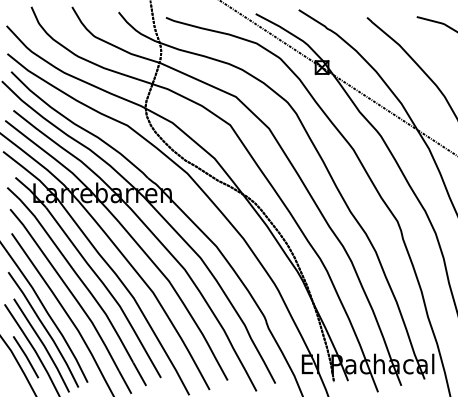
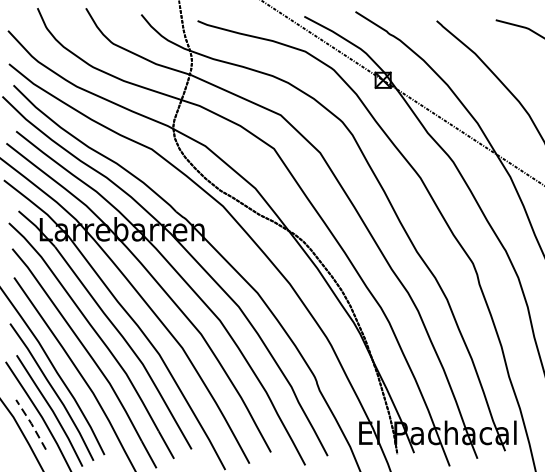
line: (26, 356) -> (31, 423), solid -> dashed

